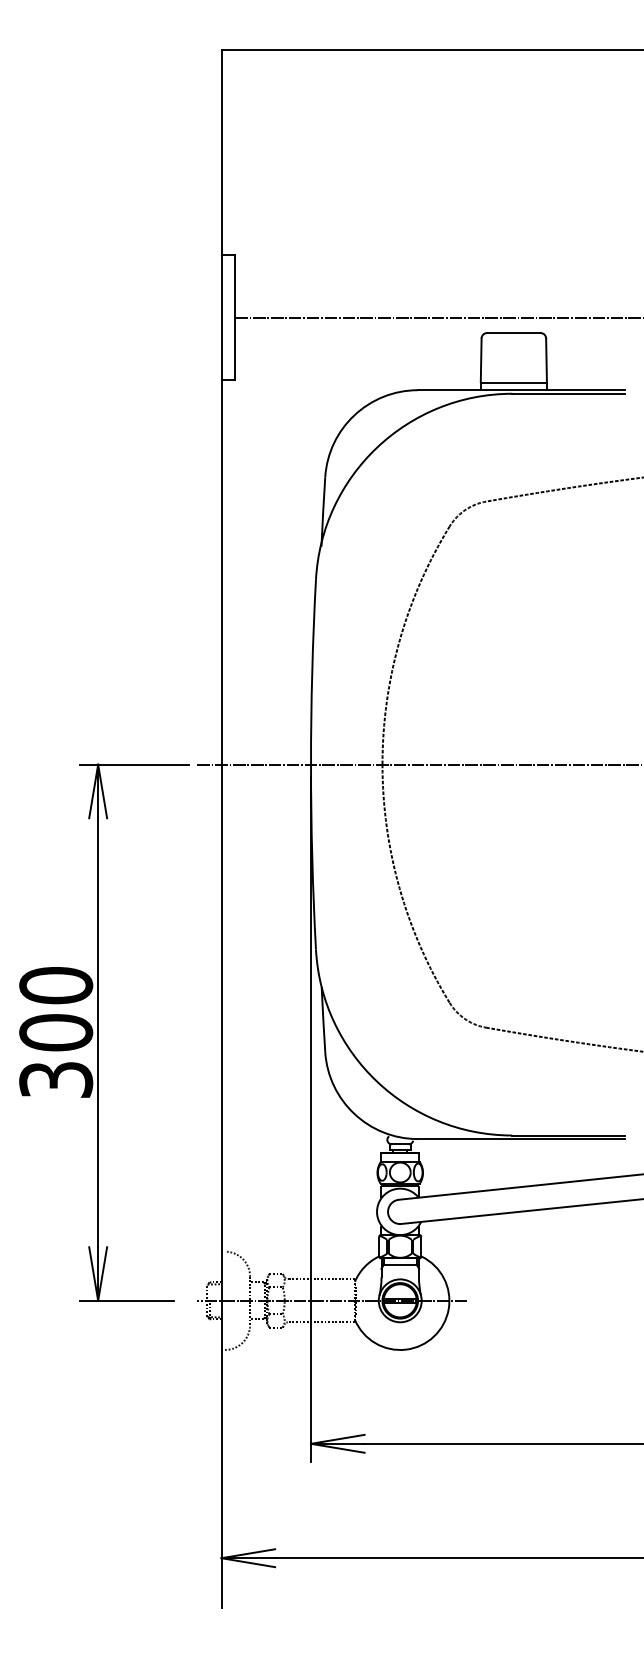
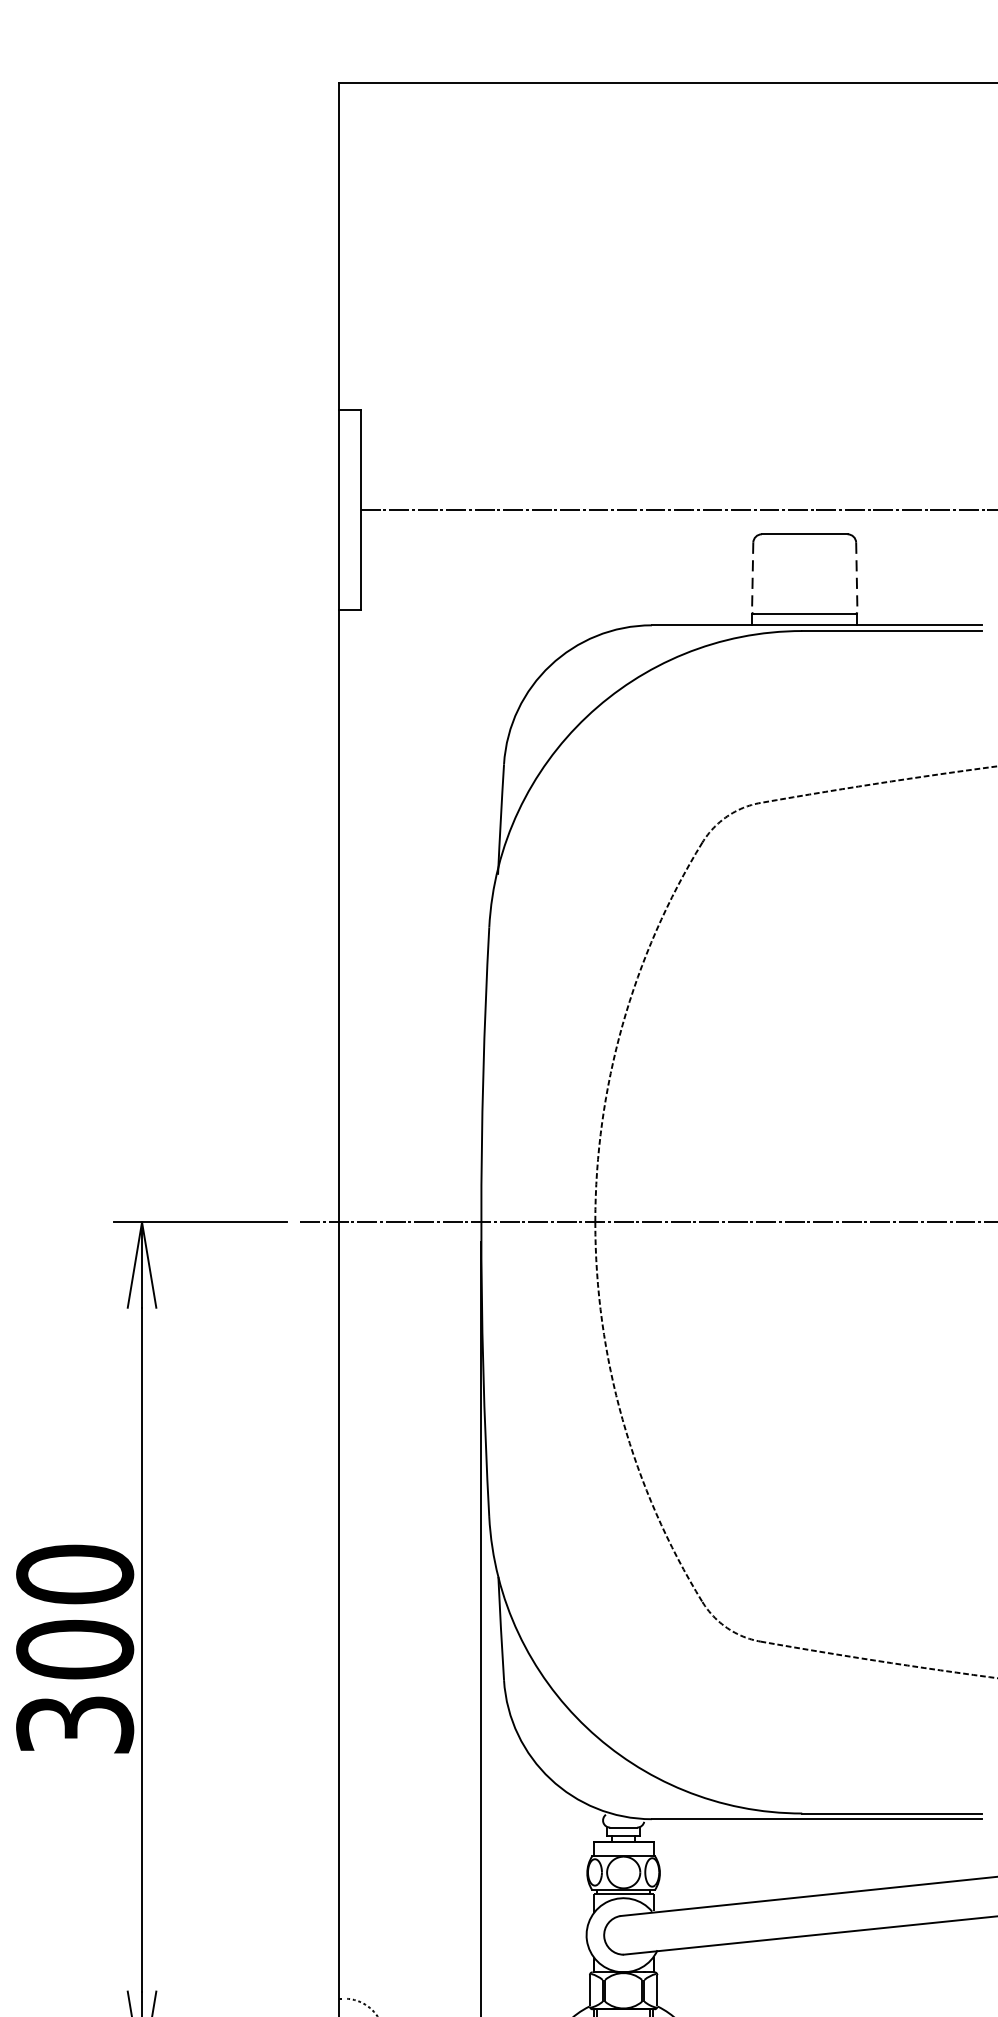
line: (481, 360) -> (753, 577), solid -> dashed
line: (546, 360) -> (856, 577), solid -> dashed

